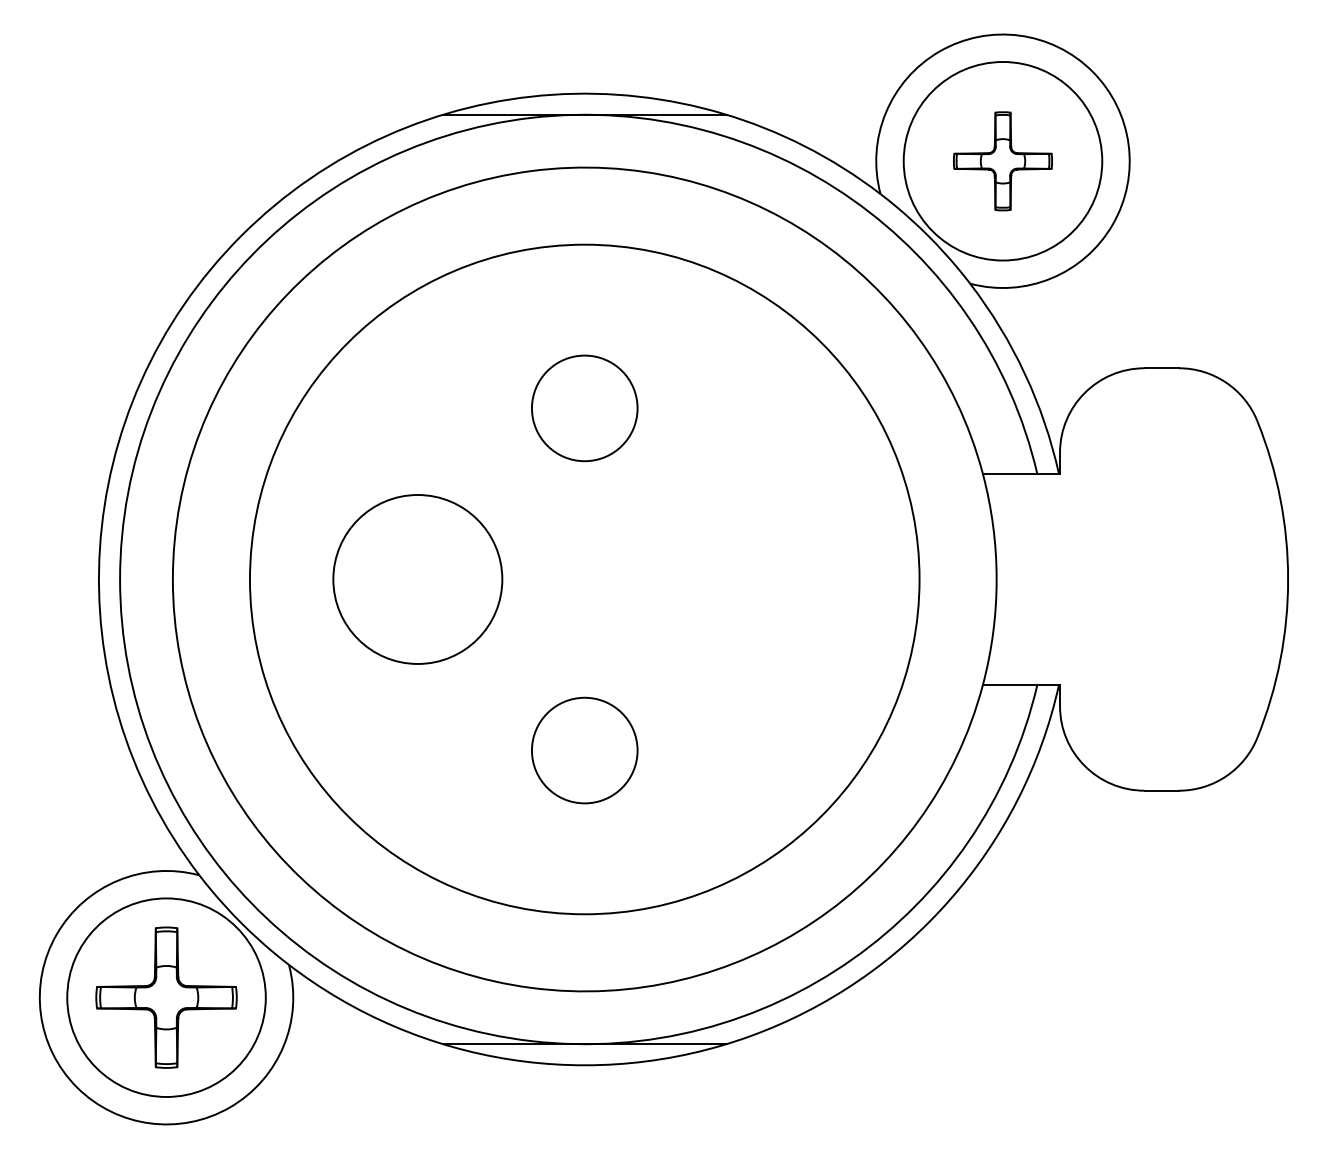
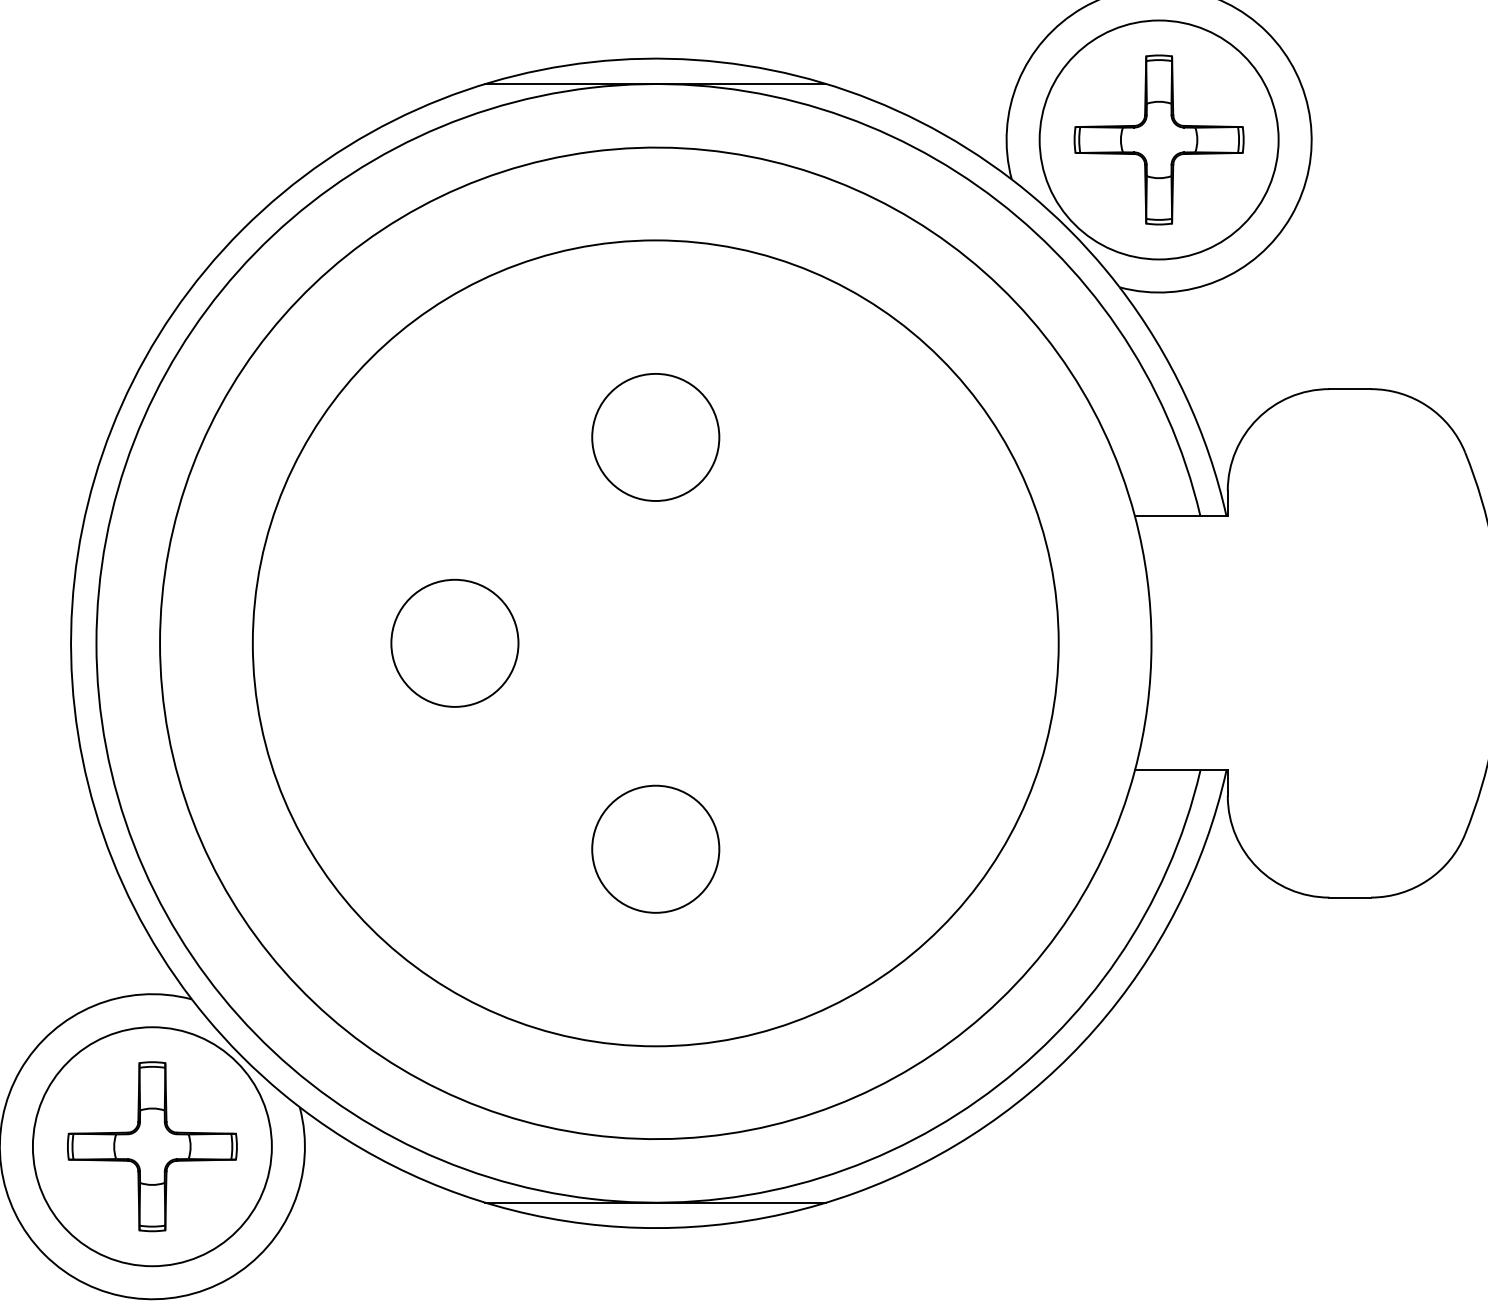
part: (1002, 161) -> (1158, 140), size x1.43
circle: (417, 579) -> (454, 643), size x0.62

